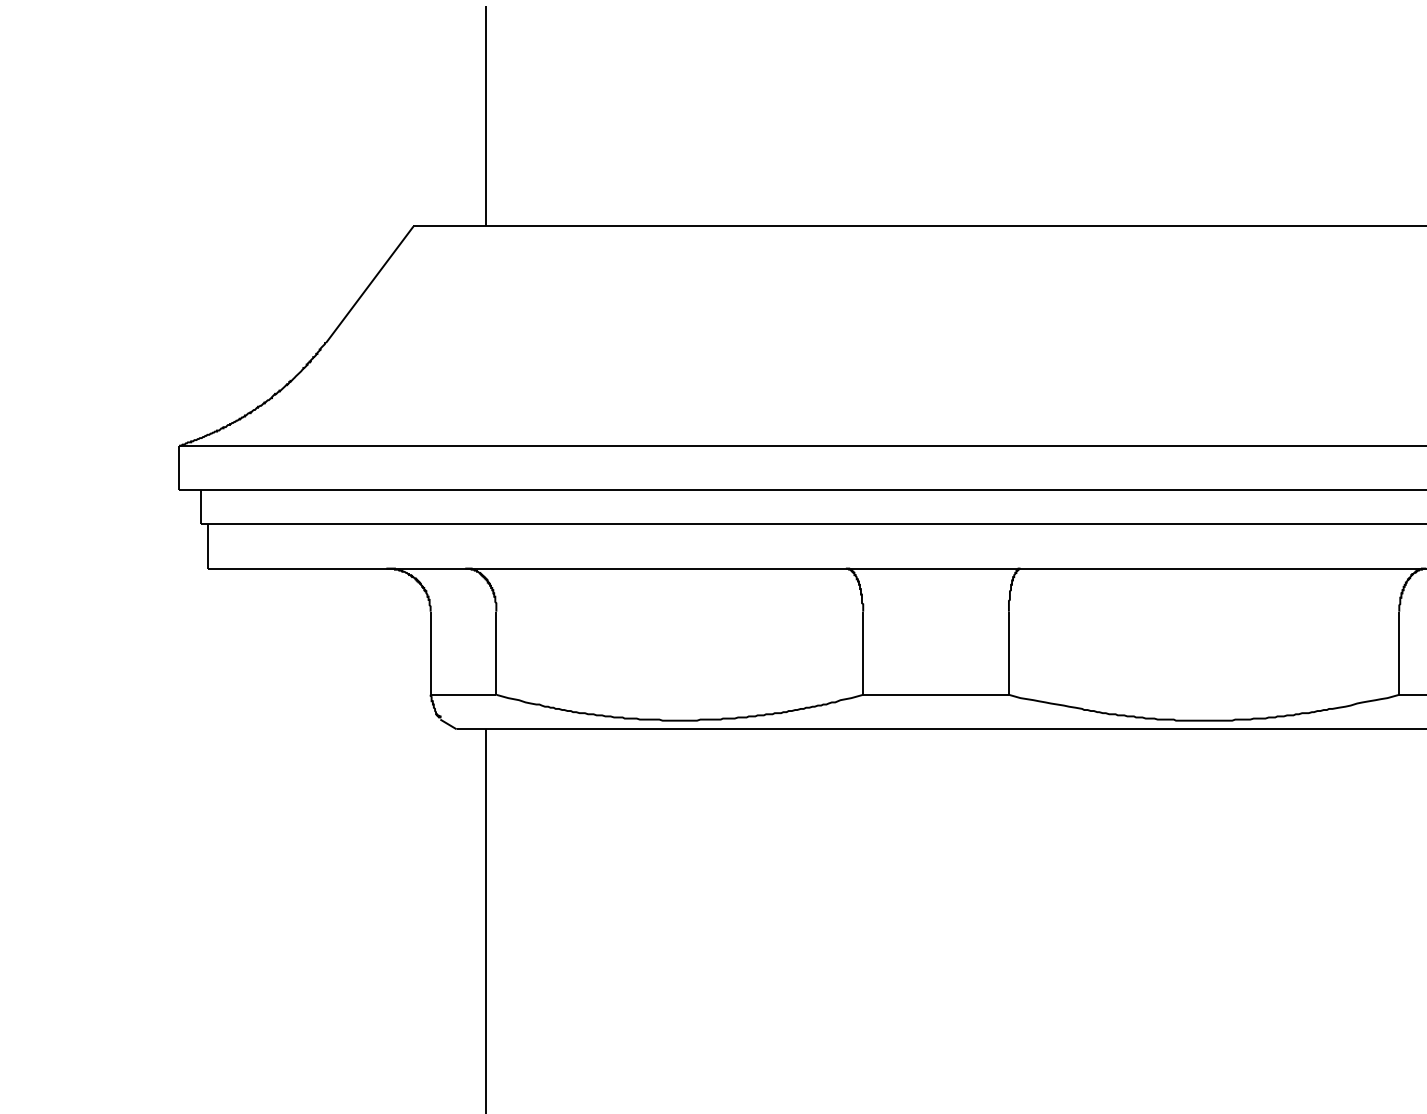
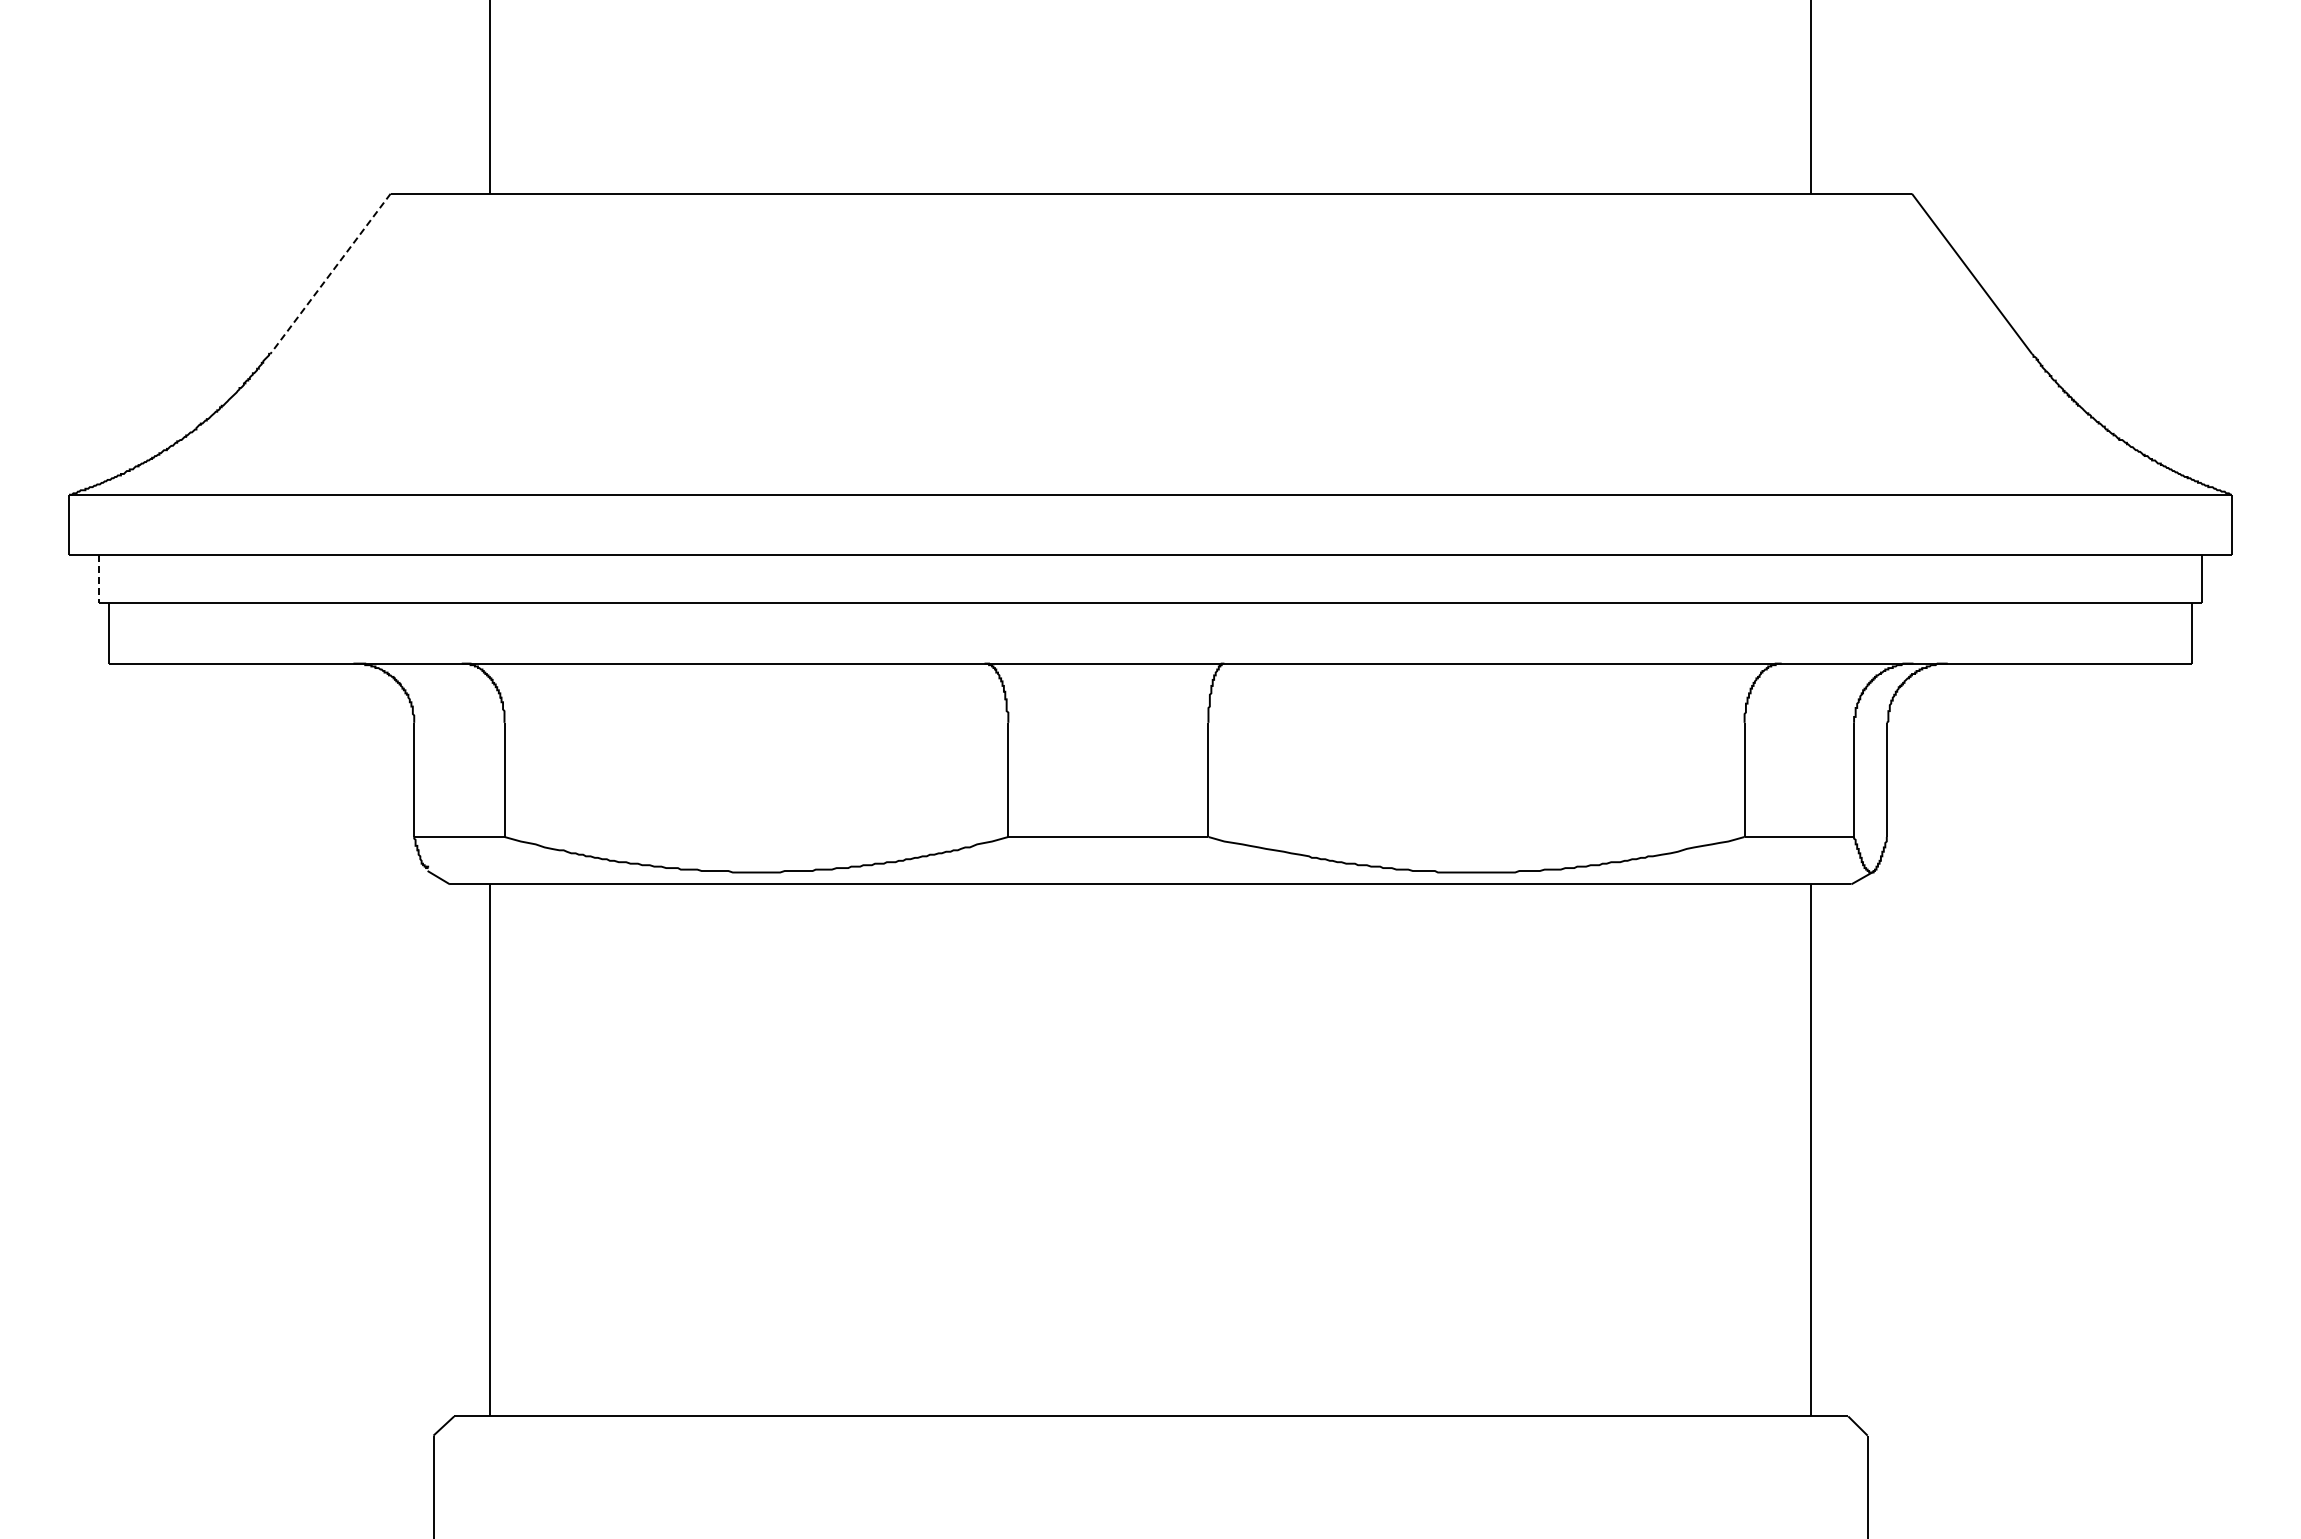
line: (369, 285) -> (330, 274), solid -> dashed
line: (200, 507) -> (98, 579), solid -> dashed

